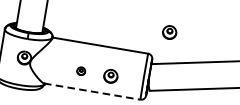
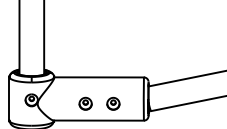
part: (169, 32) -> (160, 54), removed
part: (81, 71) -> (85, 103), size x1.67
line: (93, 91) -> (99, 120), dashed -> solid

